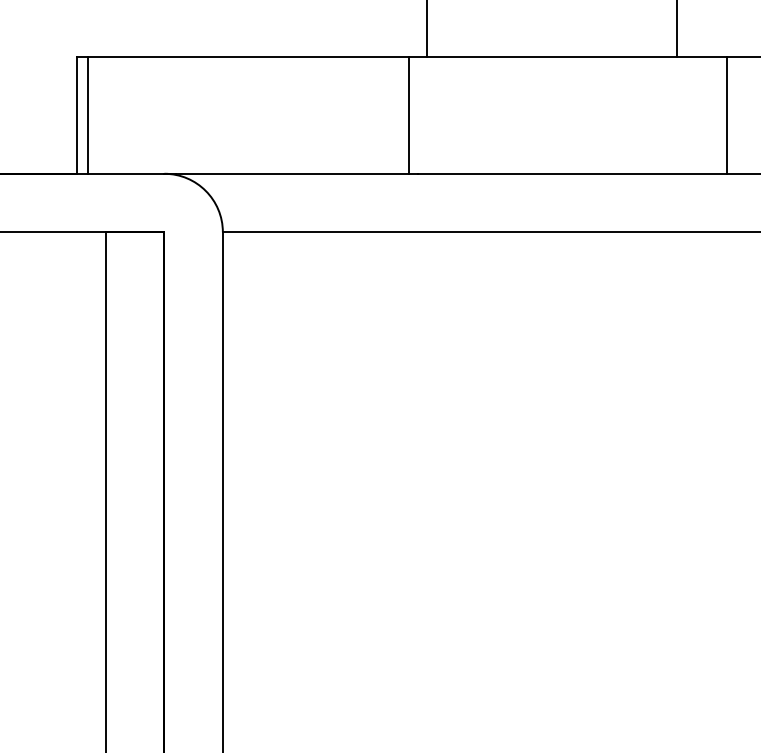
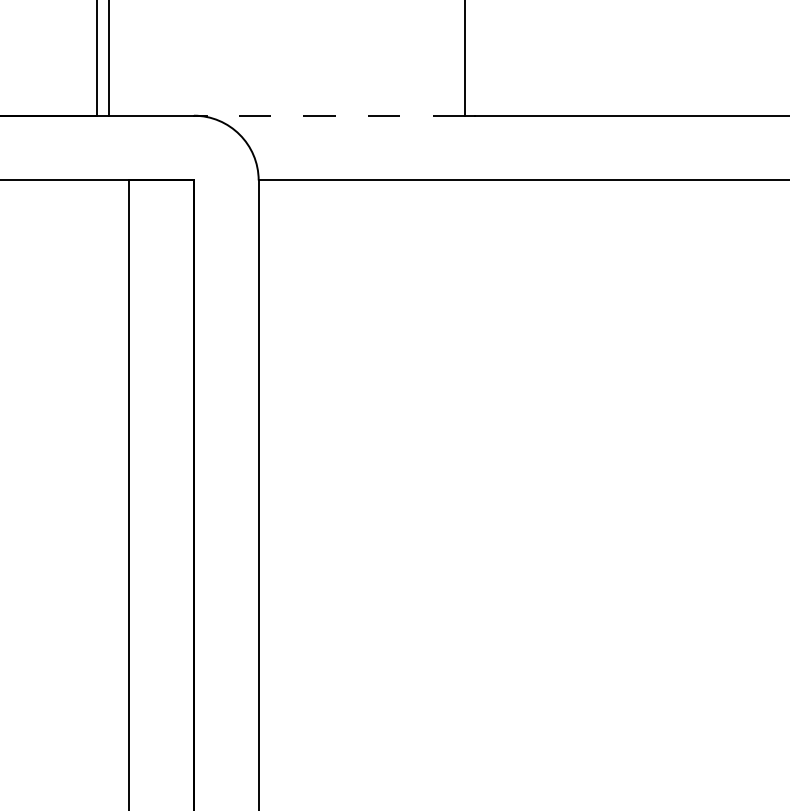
line: (292, 173) -> (335, 115), solid -> dashed

